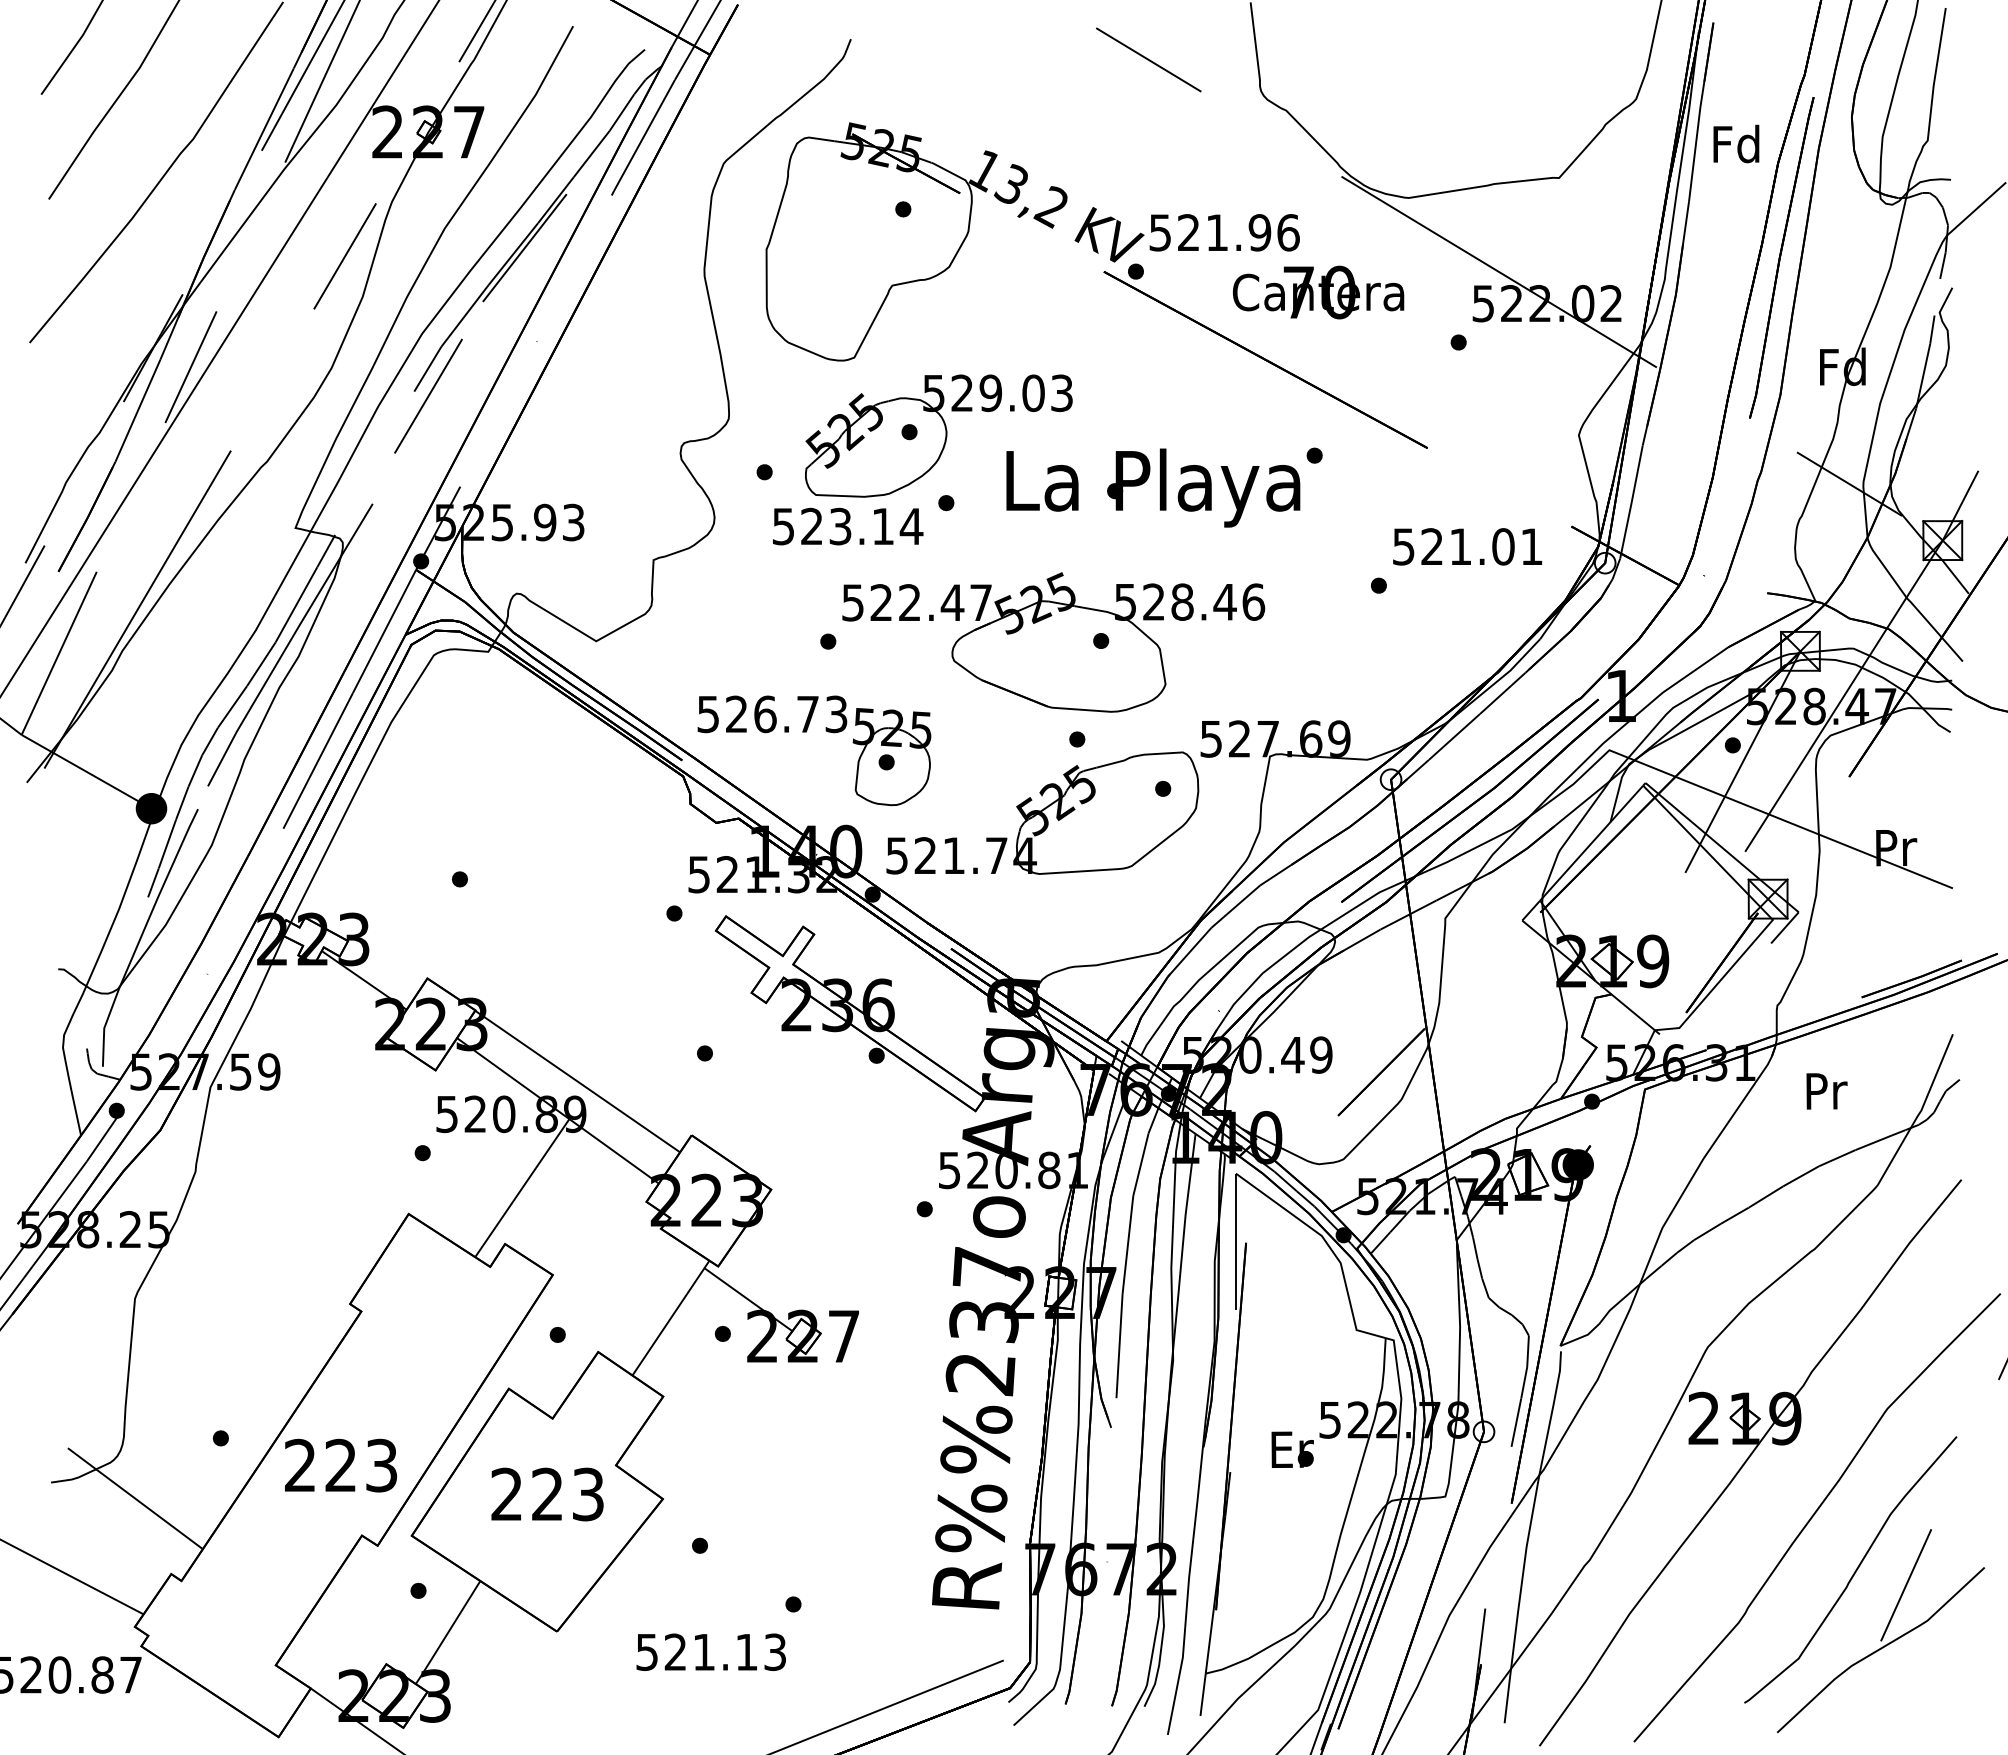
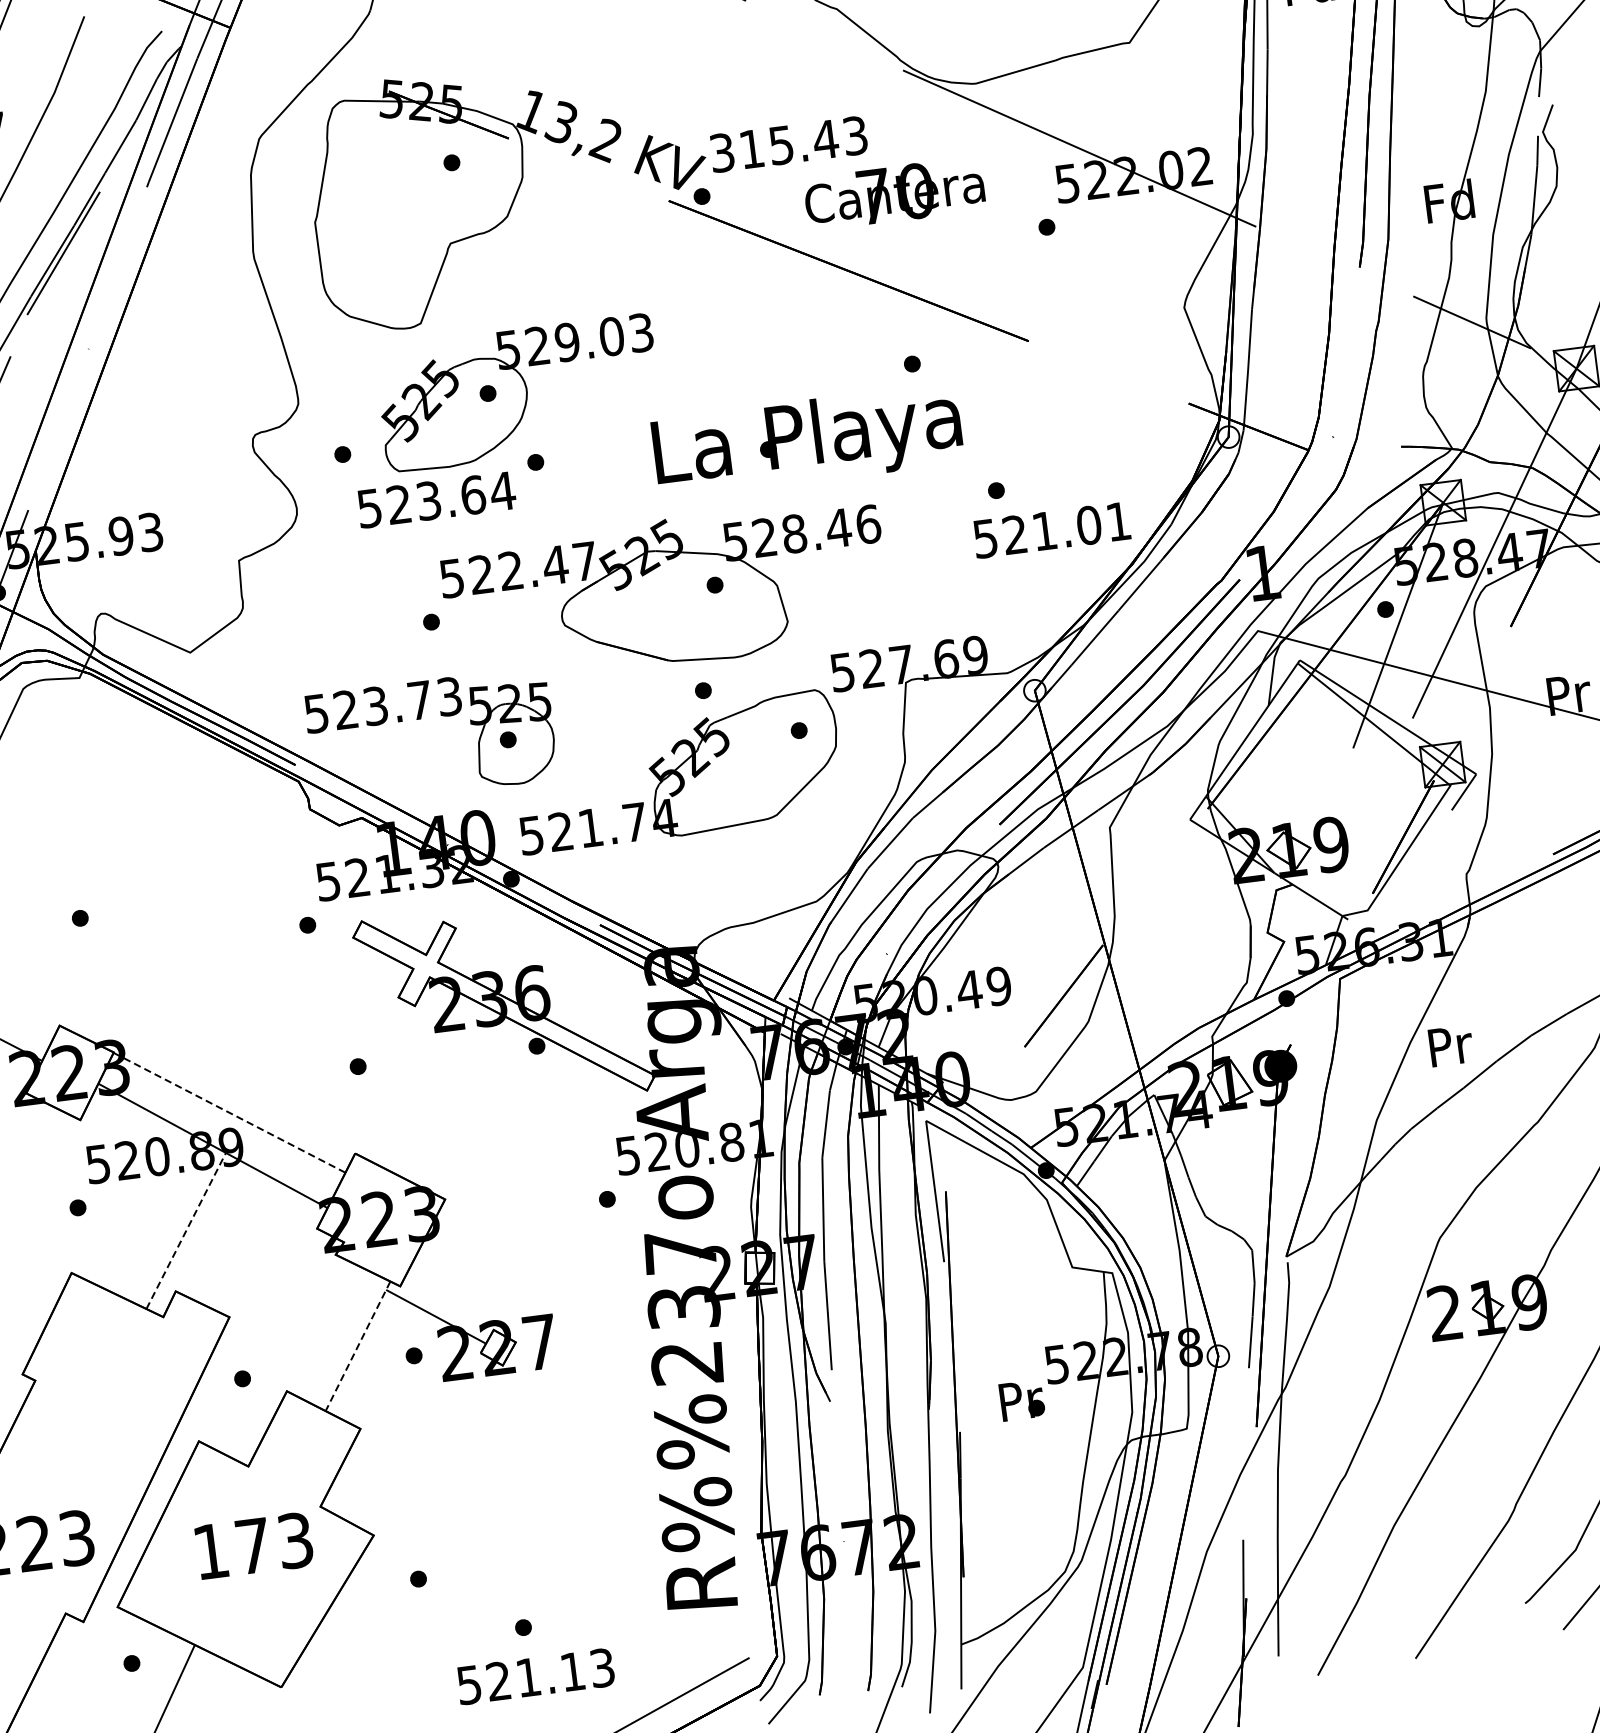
text: (1224, 232) -> (788, 144), 521.96 -> 315.43
text: (1153, 487) -> (807, 440), moved
text: (883, 526) -> (473, 495), 523.14 -> 523.64
text: (1467, 546) -> (1051, 529), moved
text: (765, 714) -> (375, 706), 526.73 -> 523.73
line: (577, 1081) -> (229, 1112), solid -> dashed
text: (1826, 1091) -> (1450, 1046), moved
line: (522, 1188) -> (186, 1231), solid -> dashed
line: (671, 1317) -> (358, 1345), solid -> dashed
text: (1292, 1449) -> (1021, 1400), Er -> Pr
text: (526, 1493) -> (231, 1547), 223 -> 173
text: (710, 1651) -> (535, 1675), moved

